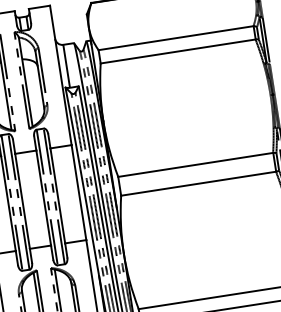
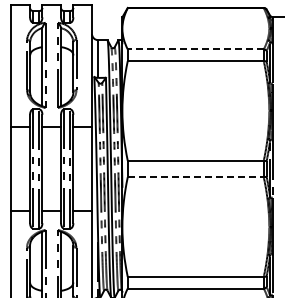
line: (175, 38) -> (195, 49), solid -> dashed
line: (199, 183) -> (196, 177), solid -> dashed

